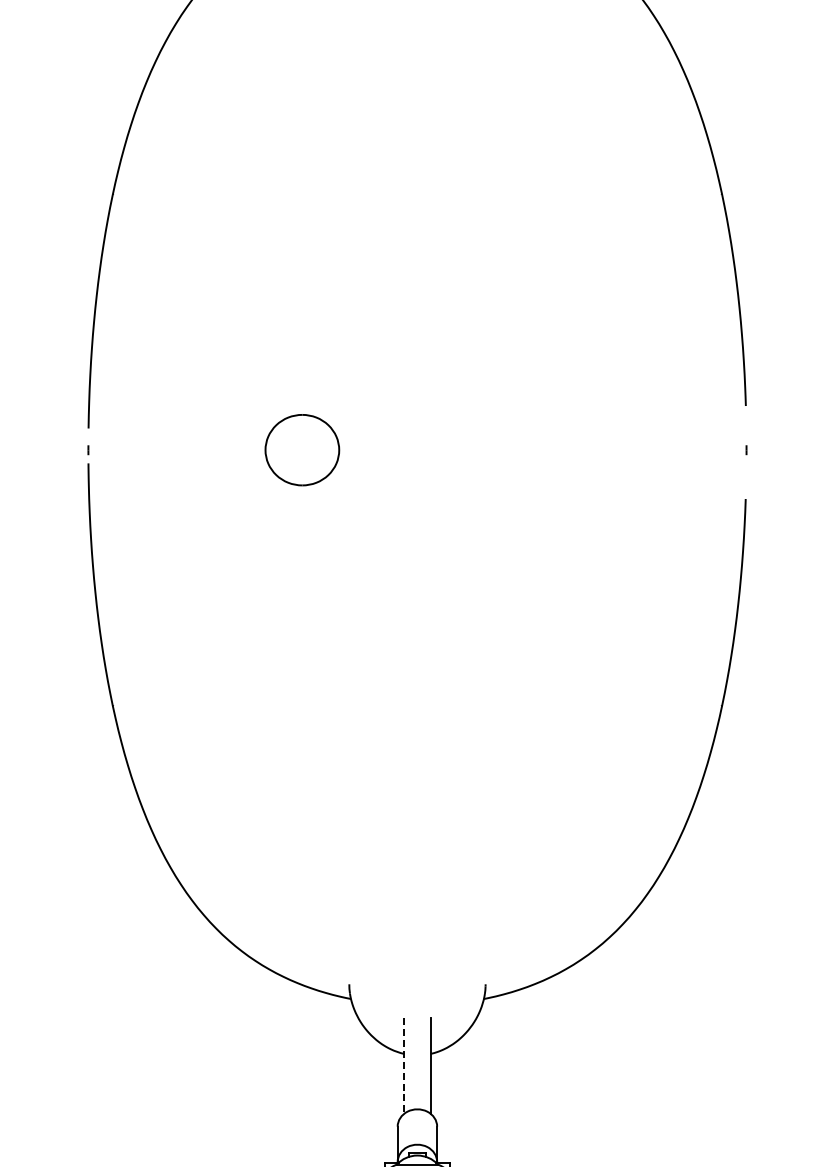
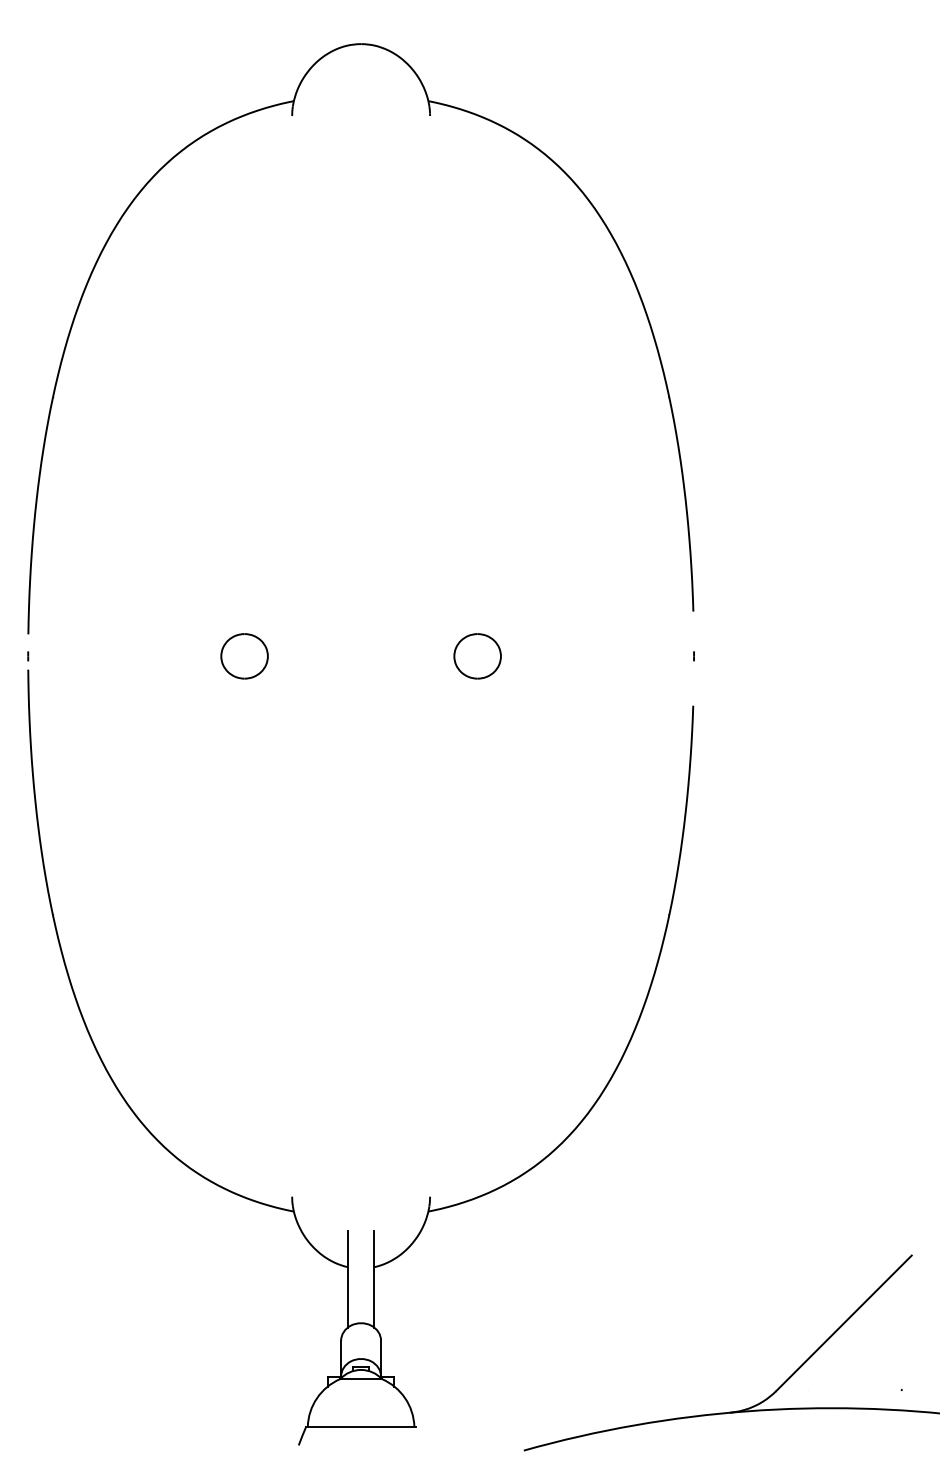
part: (302, 450) -> (244, 656), size x0.62
part: (532, 450) -> (477, 656), added
line: (403, 1066) -> (347, 1279), dashed -> solid

